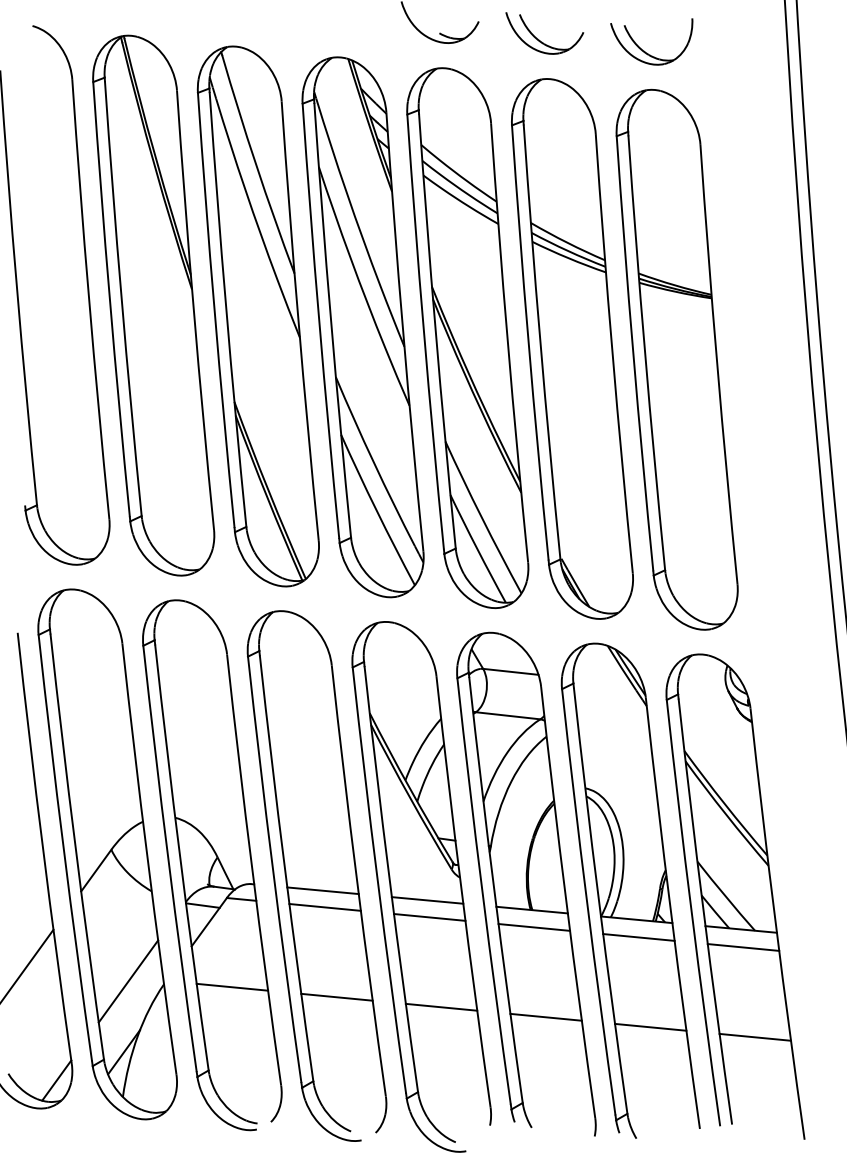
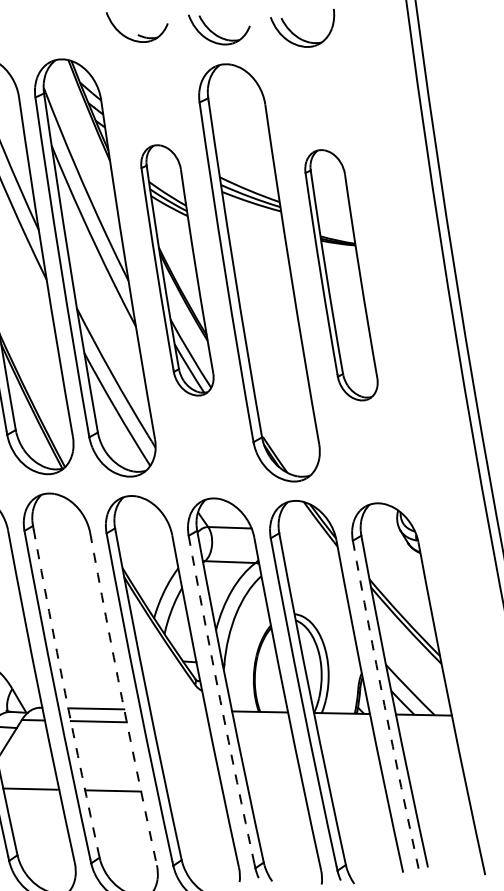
part: (467, 337) -> (177, 270), size x0.6
part: (676, 359) -> (340, 275), size x0.6
arc: (284, 868) -> (65, 693), solid -> dashed
arc: (357, 881) -> (122, 699), solid -> dashed
arc: (482, 891) -> (220, 700), solid -> dashed
line: (427, 900) -> (178, 710), removed
arc: (691, 913) -> (384, 705), solid -> dashed
line: (429, 917) -> (180, 723), removed
line: (534, 927) -> (262, 725), removed
line: (638, 937) -> (344, 727), removed
line: (743, 947) -> (426, 728), removed
line: (441, 1006) -> (195, 792), removed
line: (545, 1016) -> (276, 793), removed
line: (650, 1026) -> (358, 795), removed
line: (754, 1036) -> (440, 797), removed

